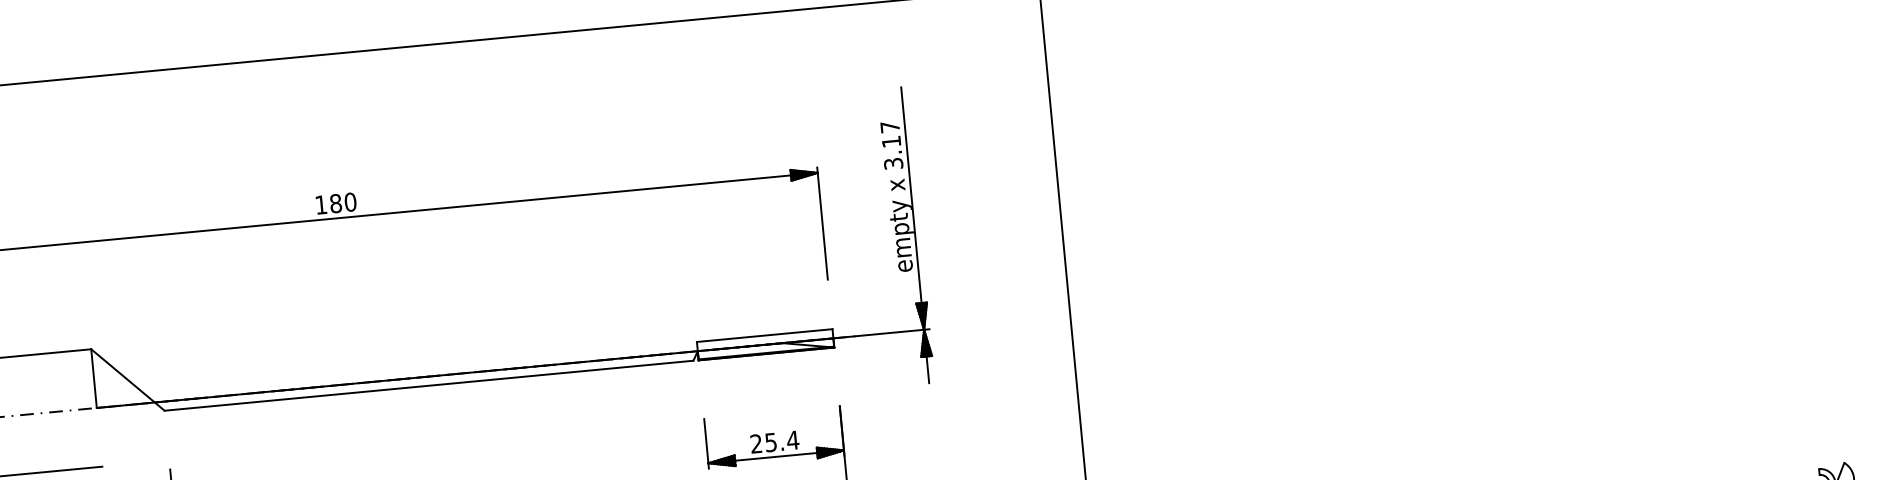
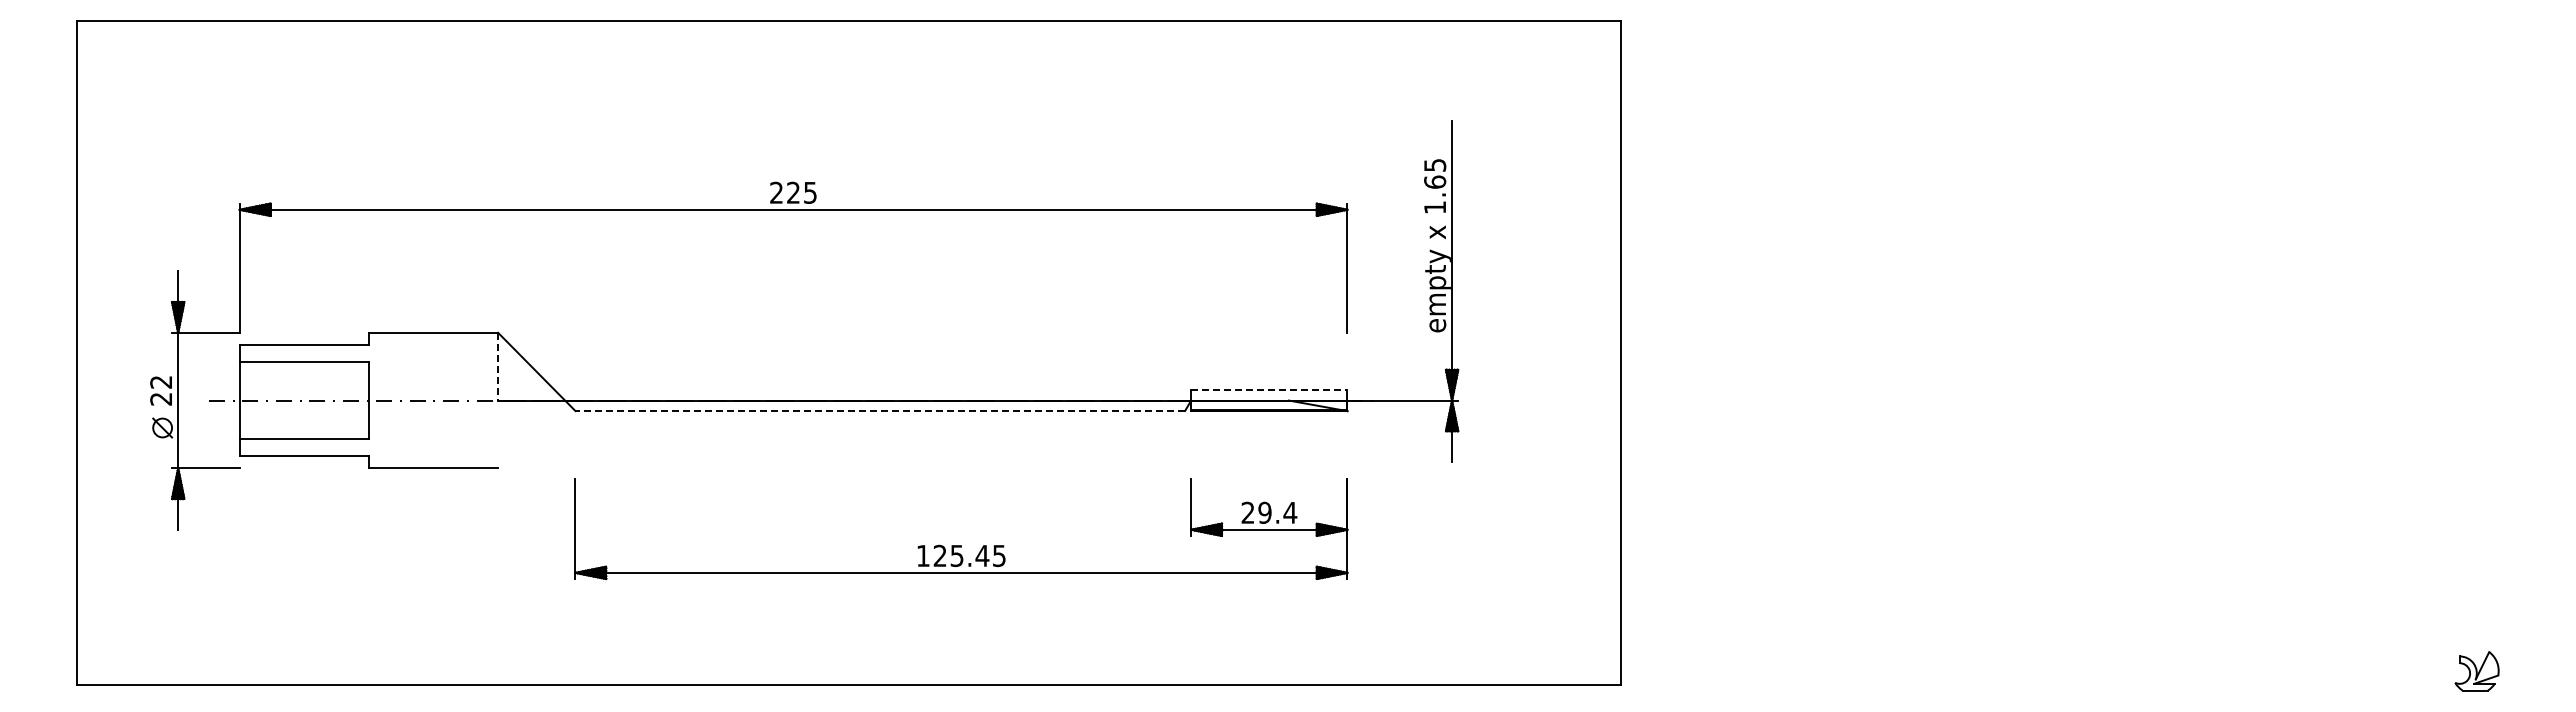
text: (892, 145) -> (1435, 186), 3.17 -> 1.65
text: (335, 203) -> (793, 192), 180 -> 225
line: (764, 335) -> (1269, 389), solid -> dashed
line: (94, 378) -> (498, 366), solid -> dashed
line: (429, 386) -> (880, 411), solid -> dashed
text: (770, 442) -> (1264, 512), 25.4 -> 29.4

